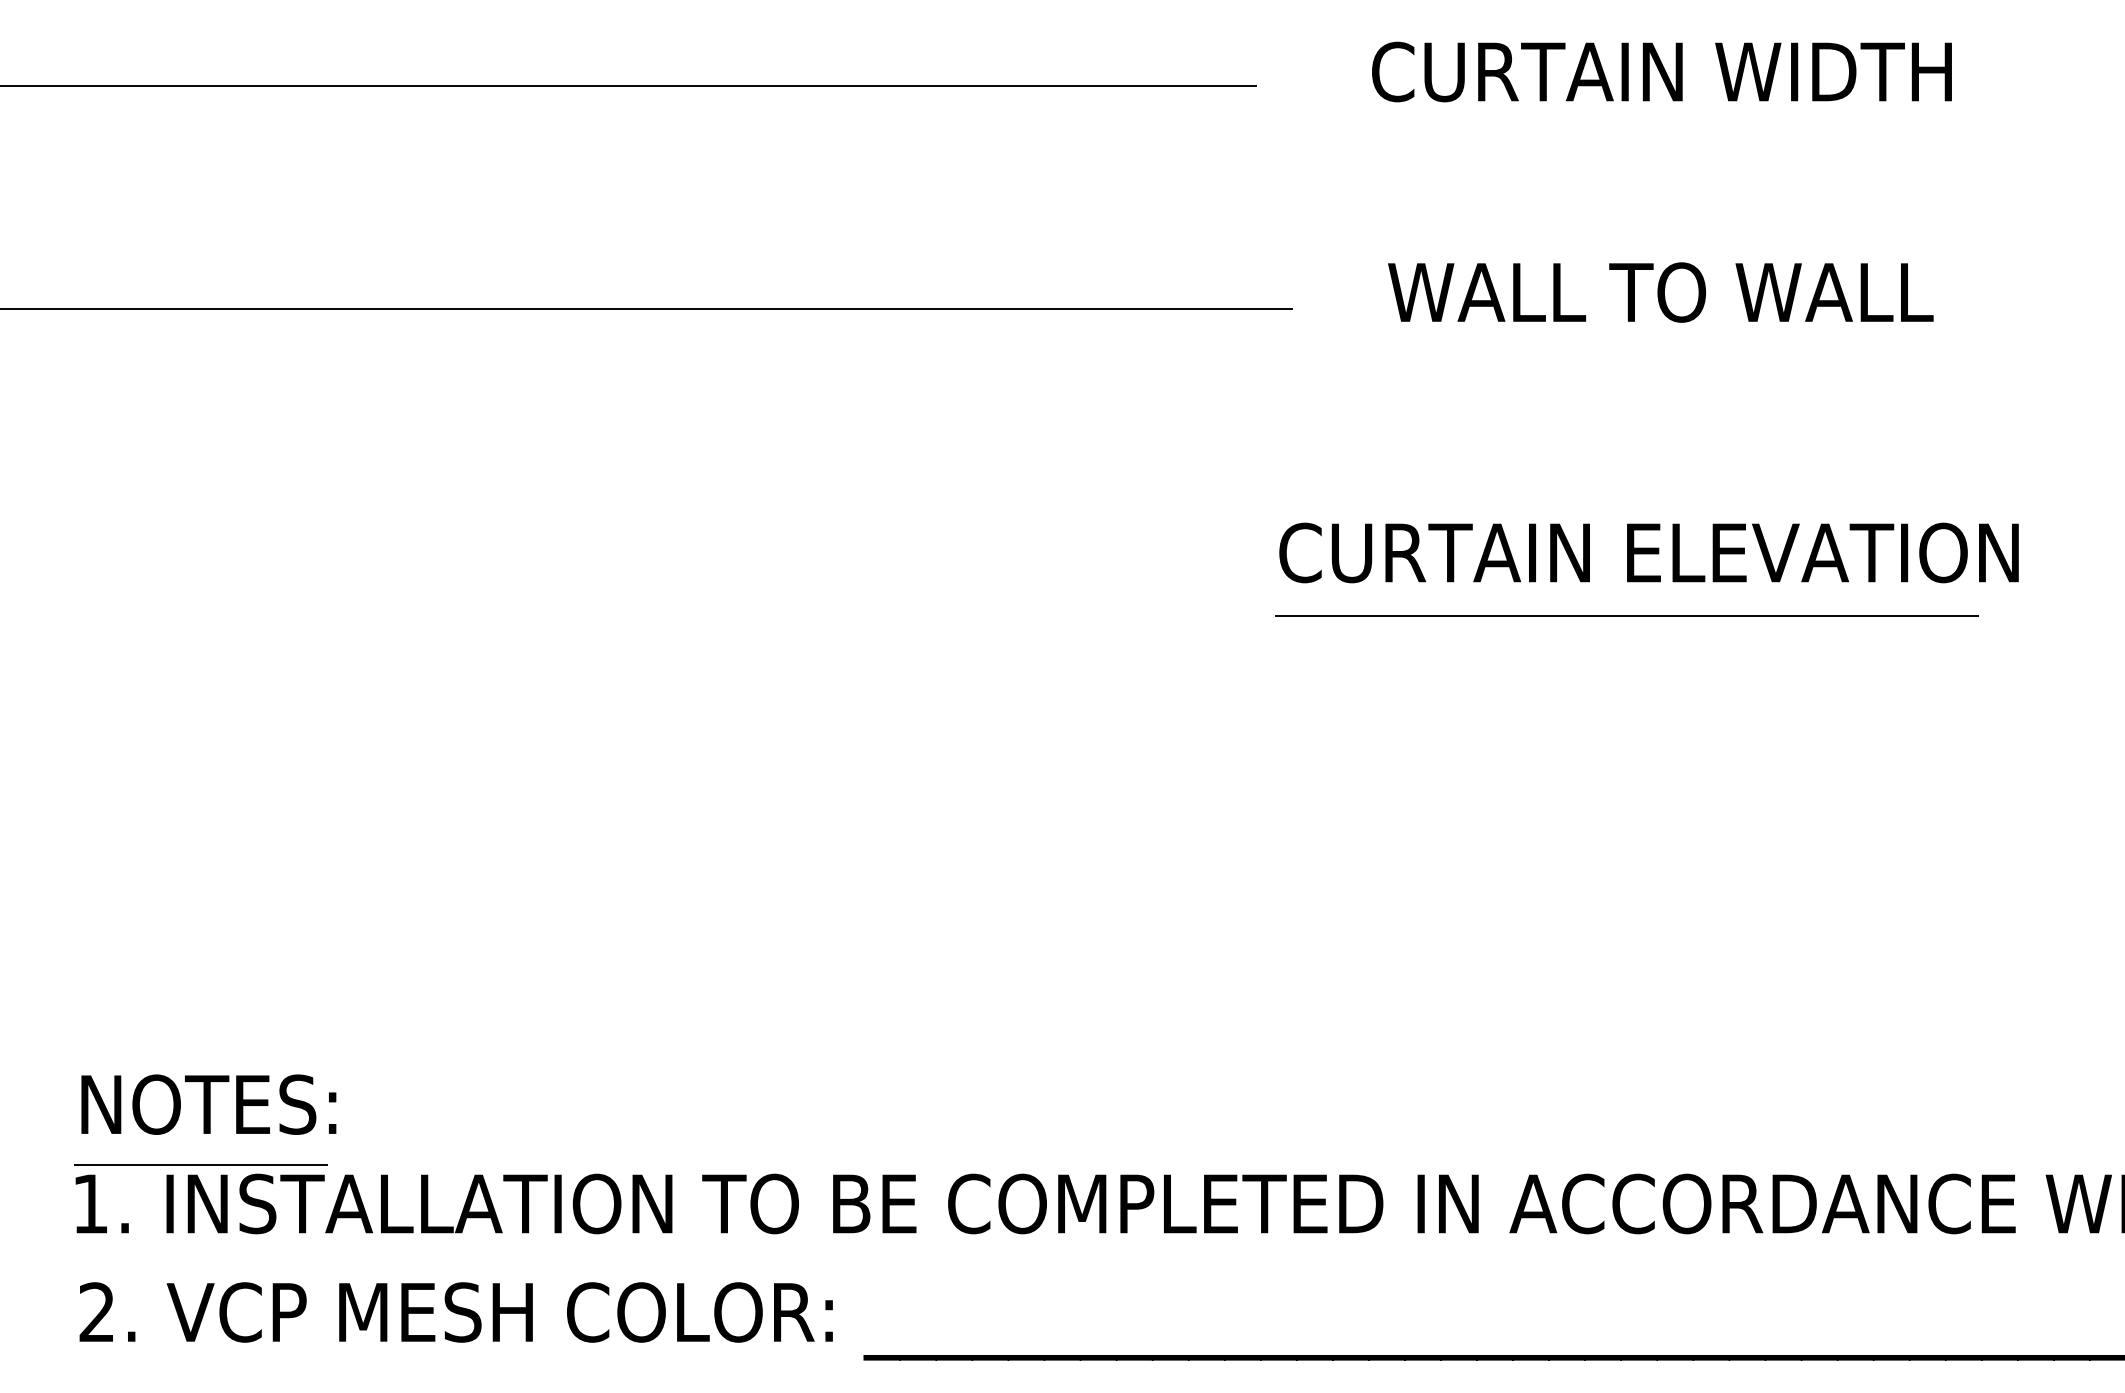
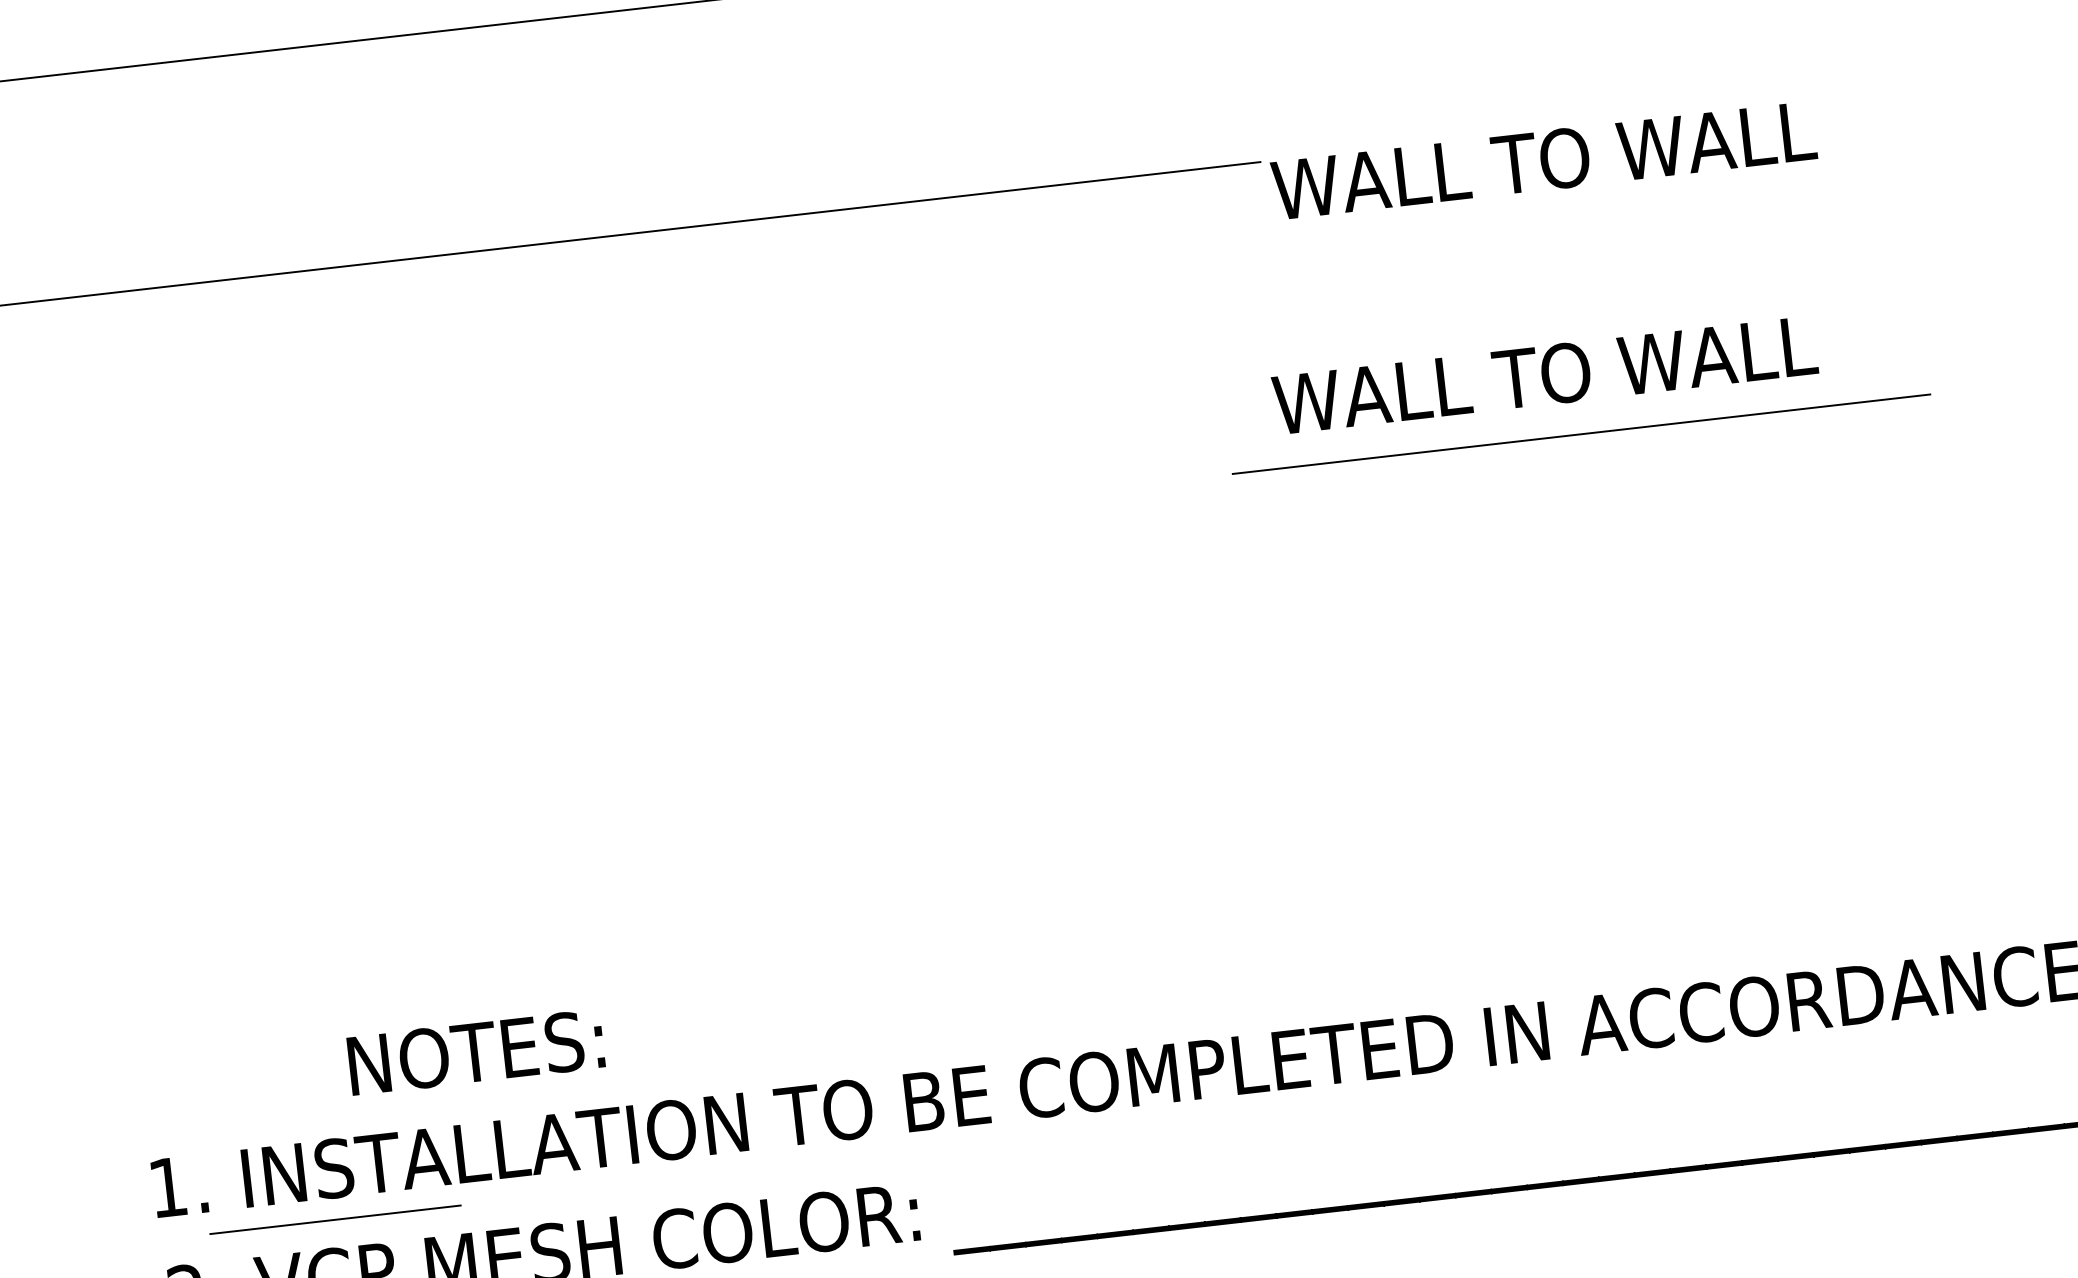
text: (1660, 292) -> (1543, 160), moved
text: (1647, 552) -> (1641, 363), CURTAIN ELEVATION -> WALL TO WALL
line: (1626, 615) -> (1580, 434), moved
text: (208, 1104) -> (475, 1052), moved
line: (200, 1164) -> (334, 1219), moved

